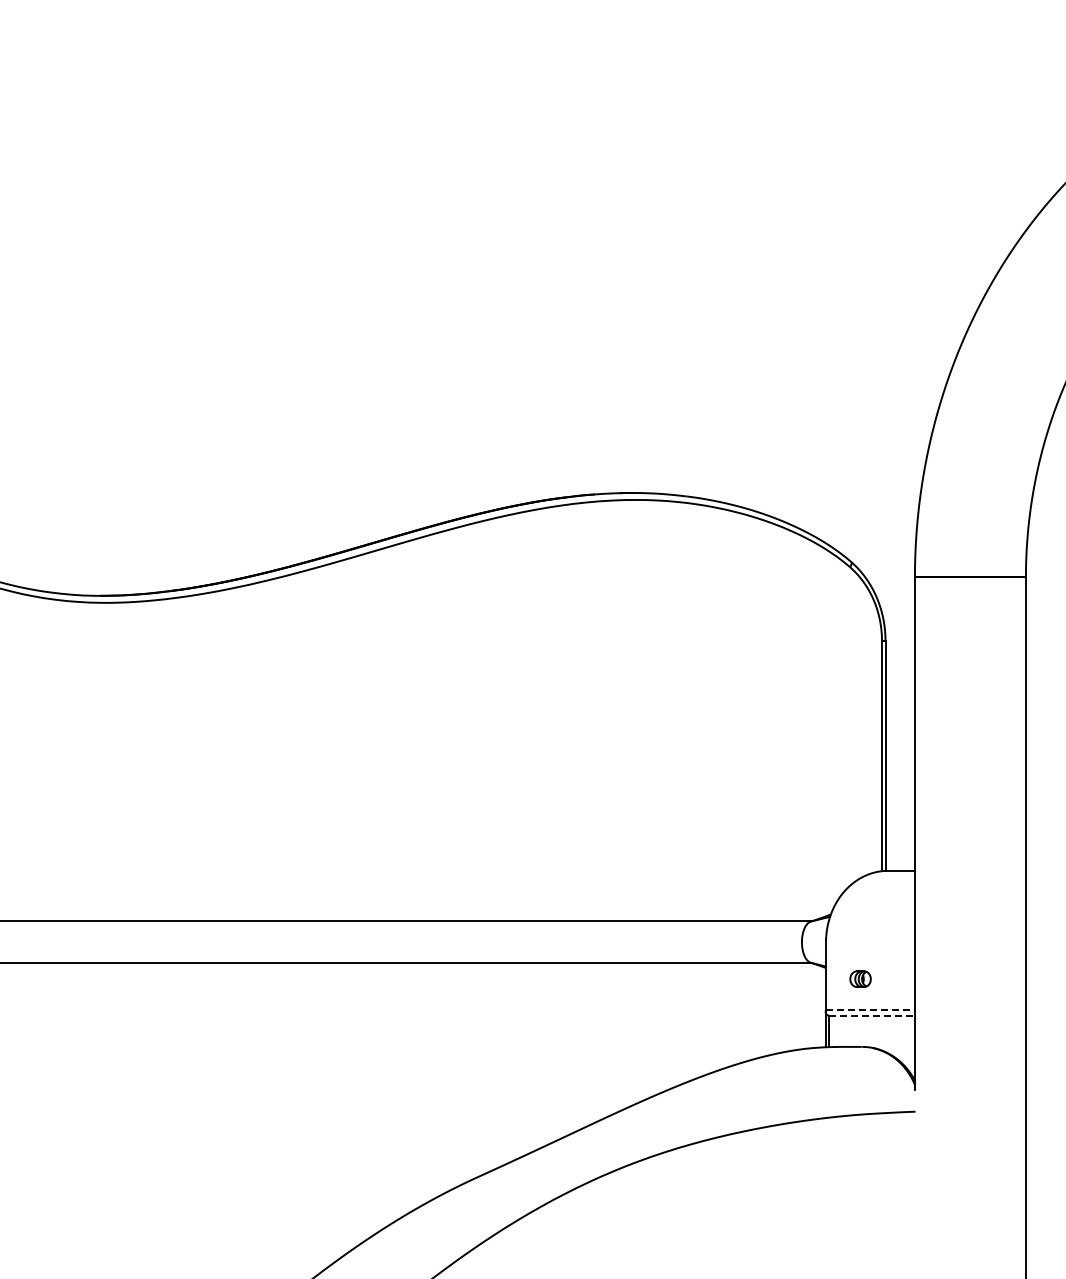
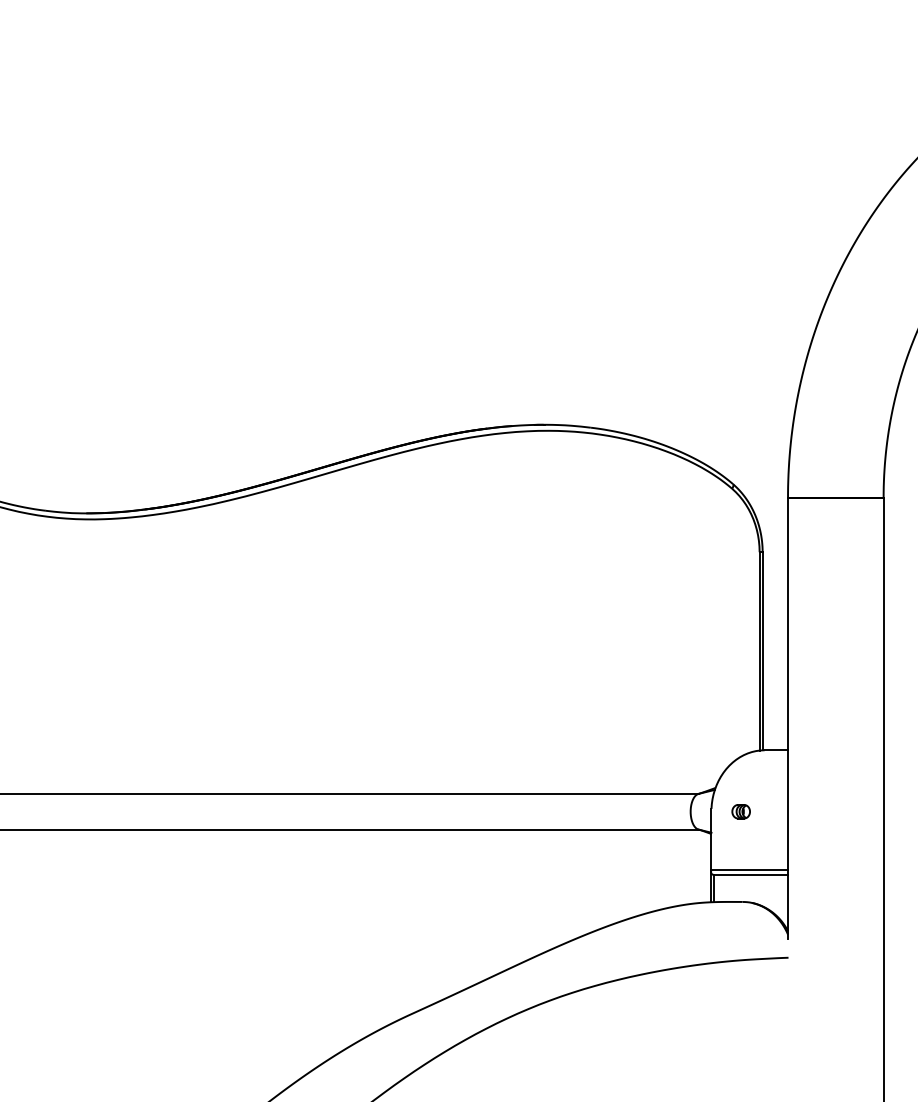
part: (860, 978) -> (741, 811), moved
line: (871, 1009) -> (750, 869), dashed -> solid
line: (872, 1015) -> (751, 874), dashed -> solid

